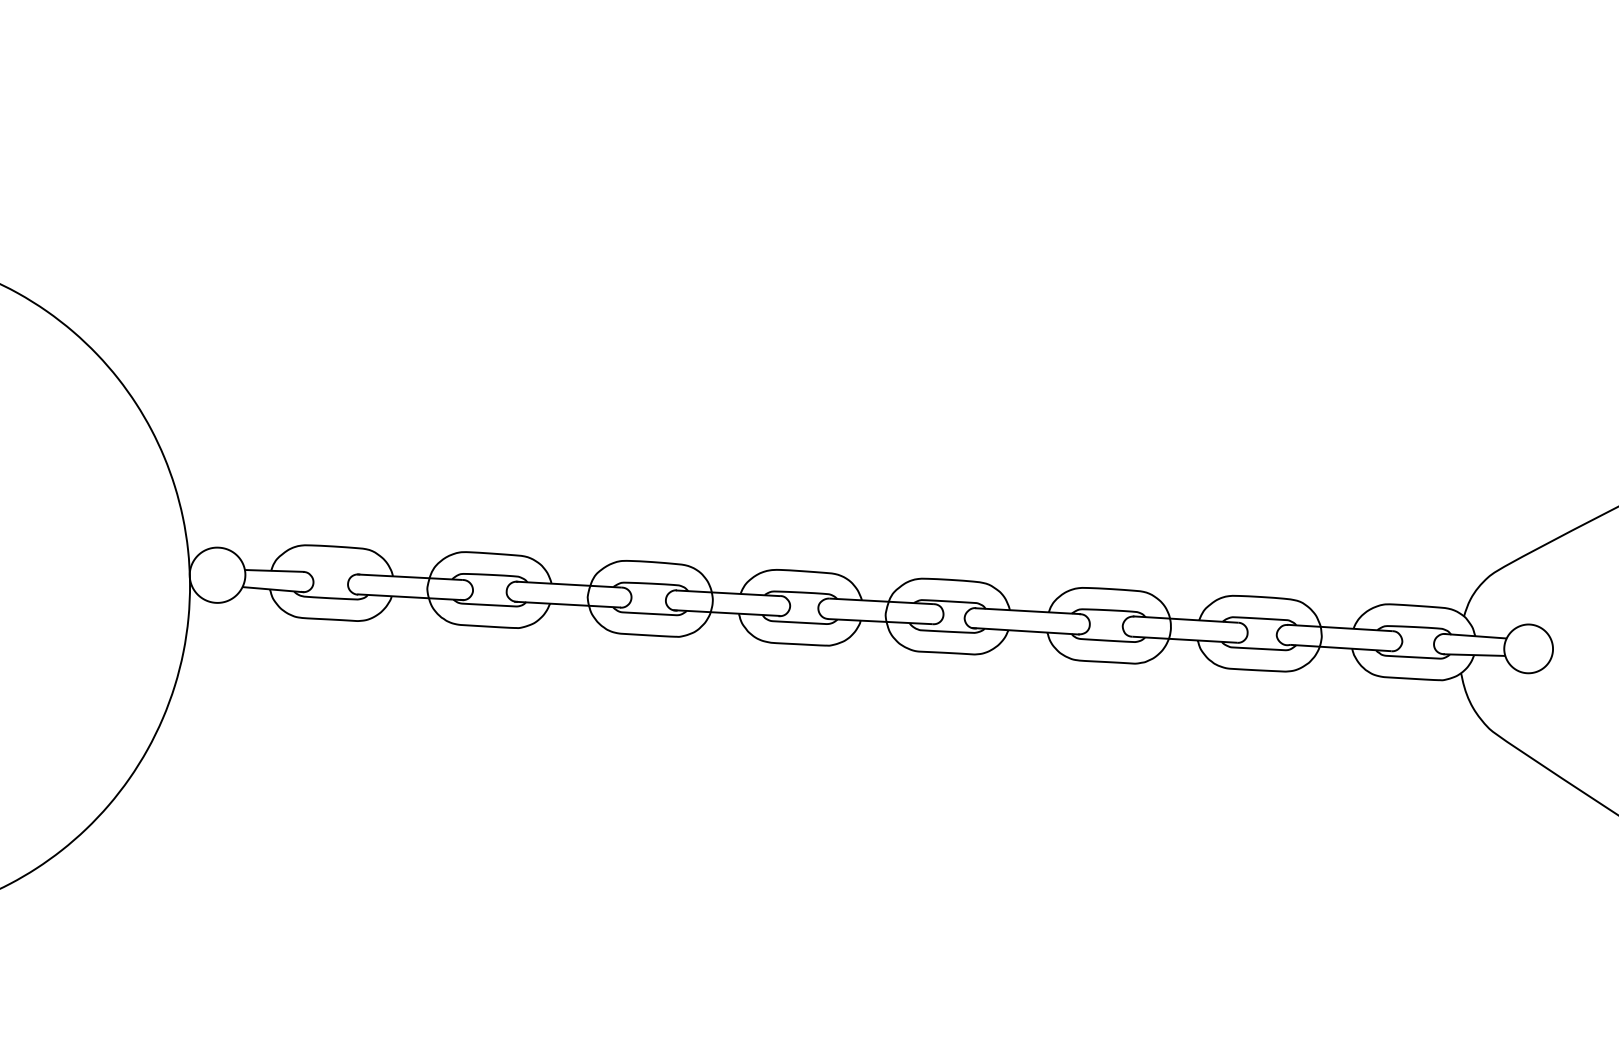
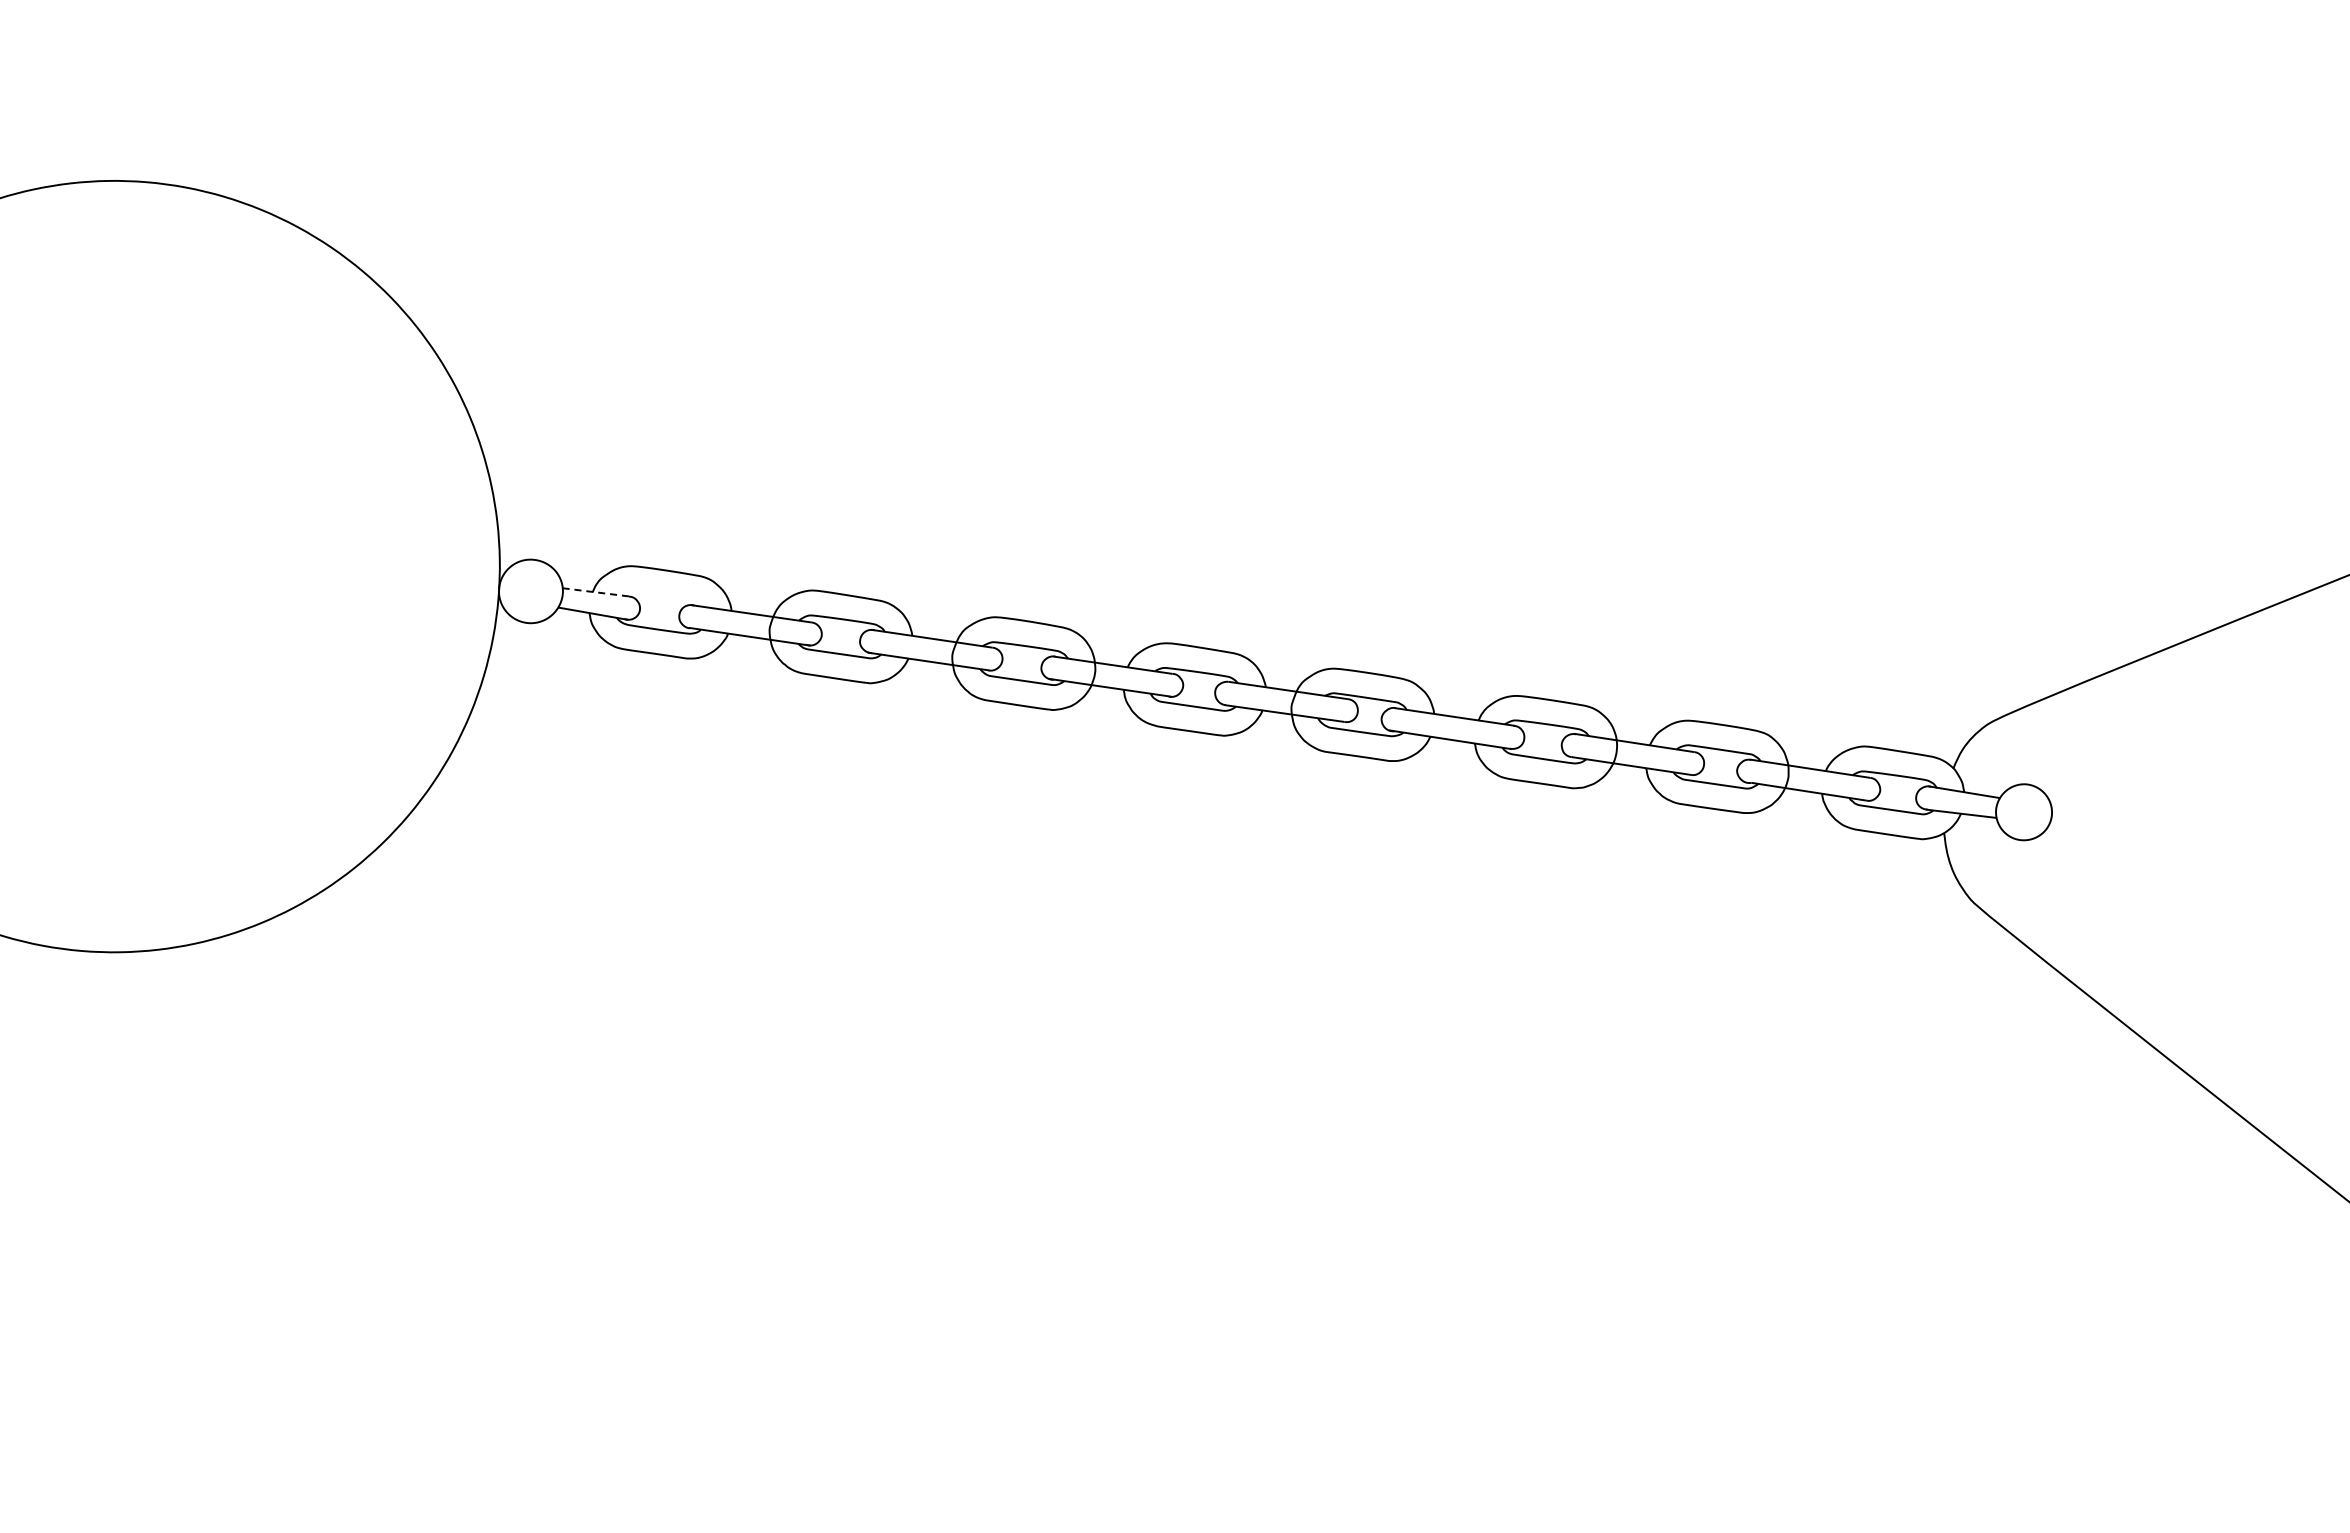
line: (275, 570) -> (597, 592), solid -> dashed

